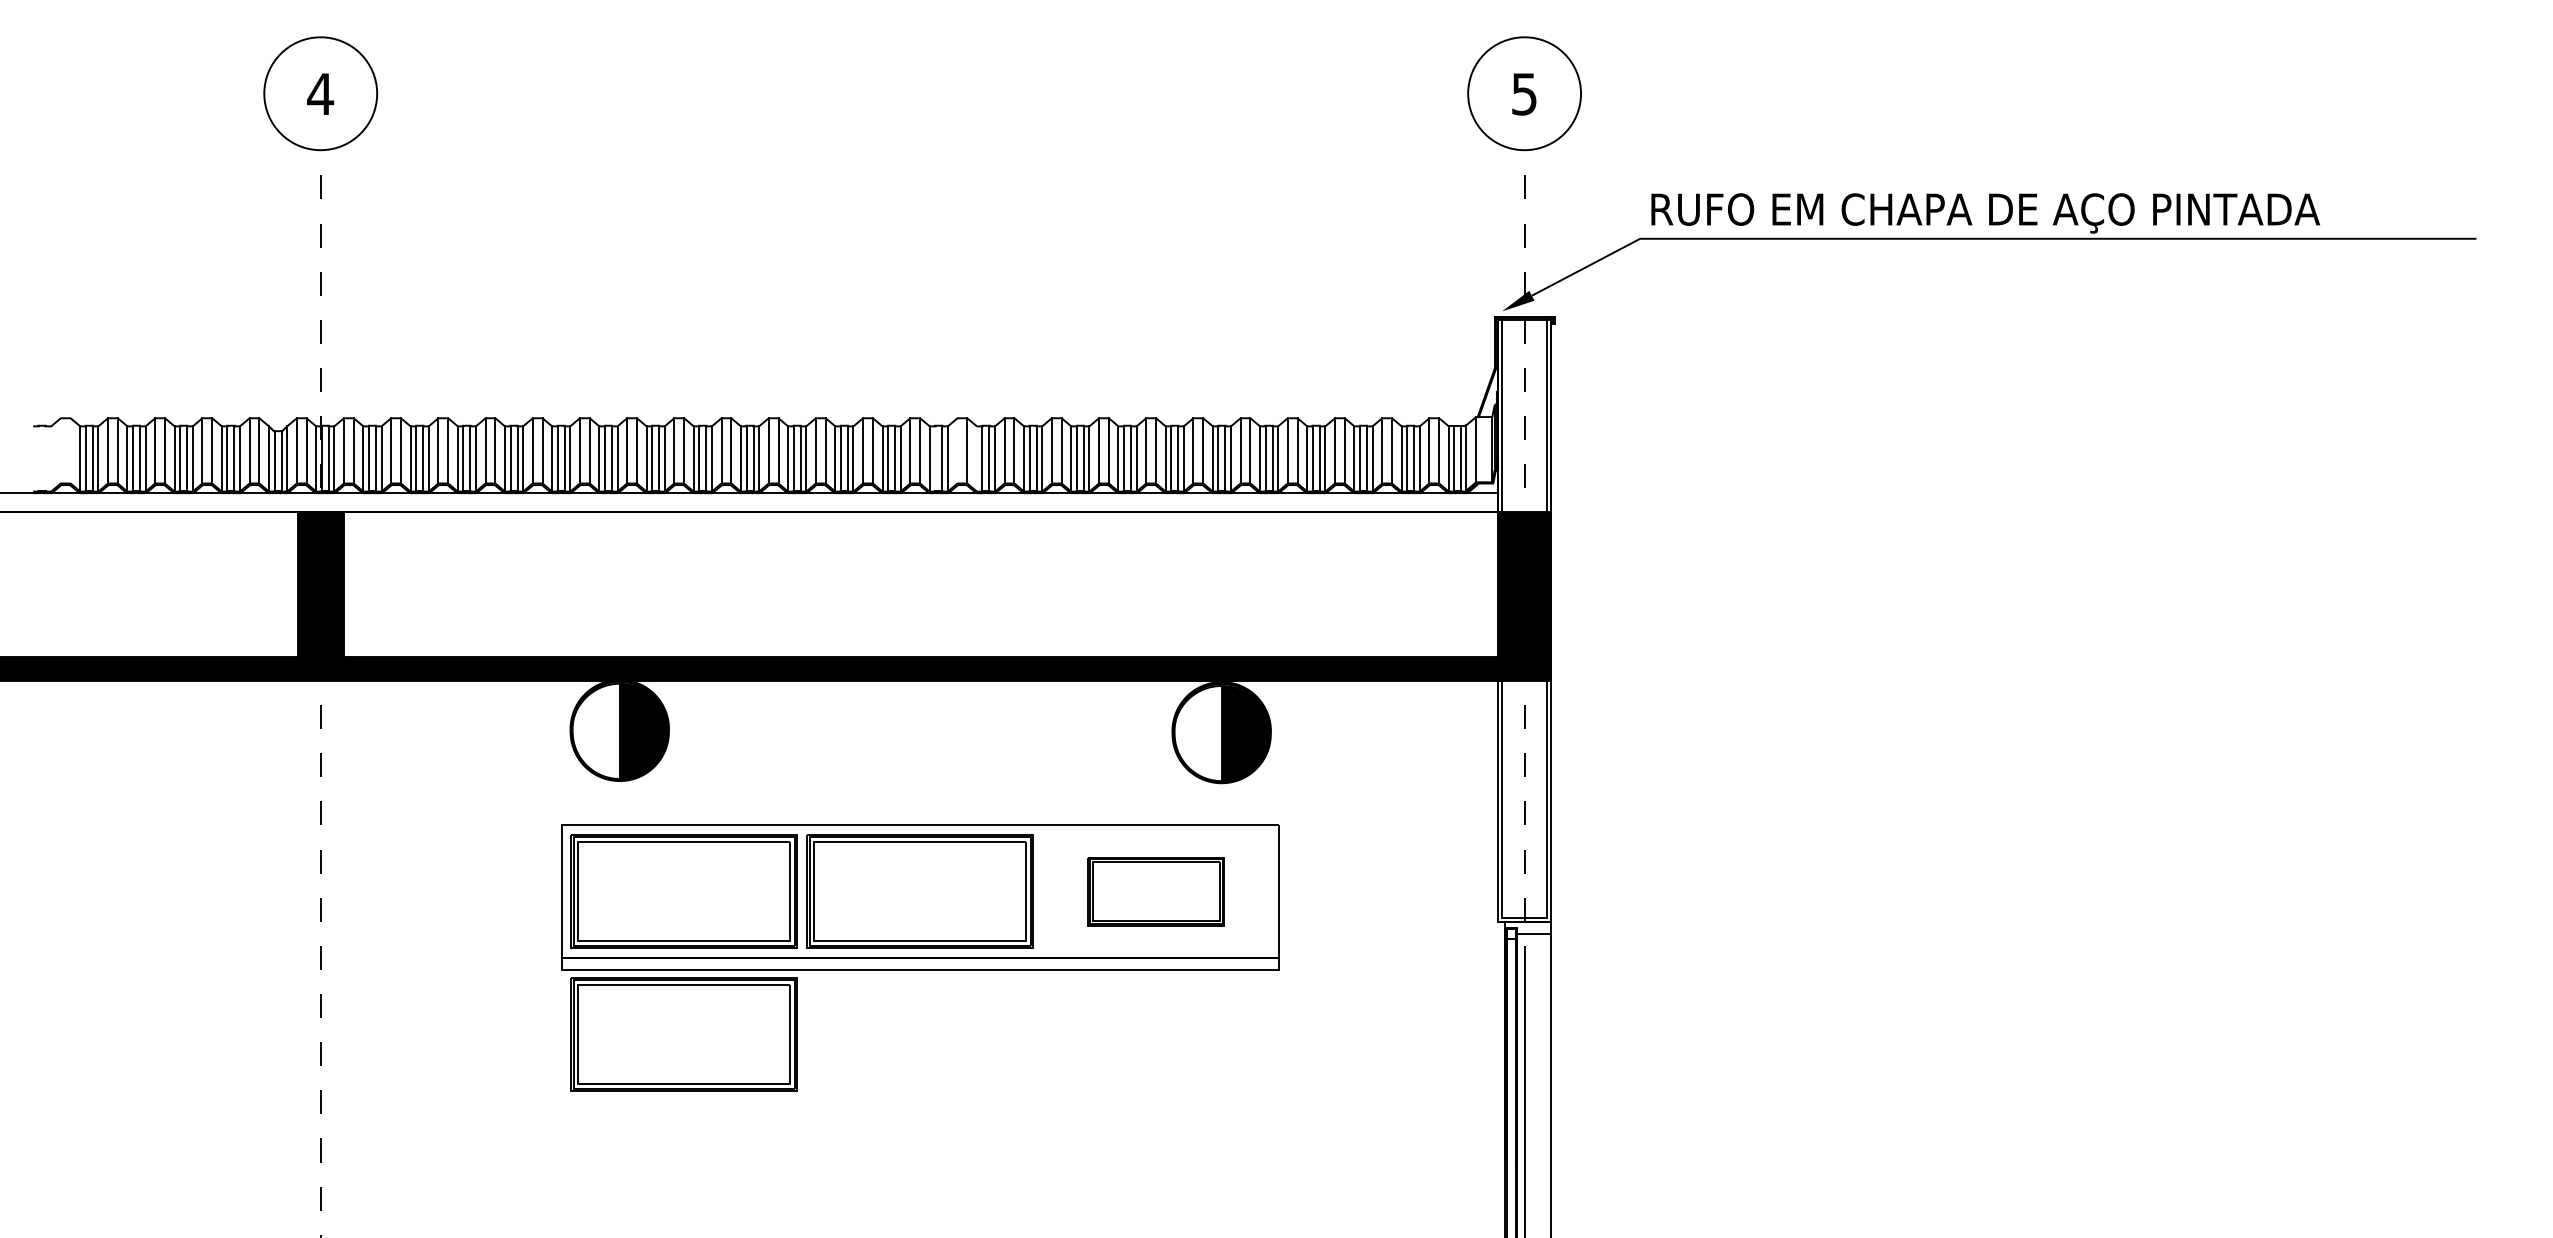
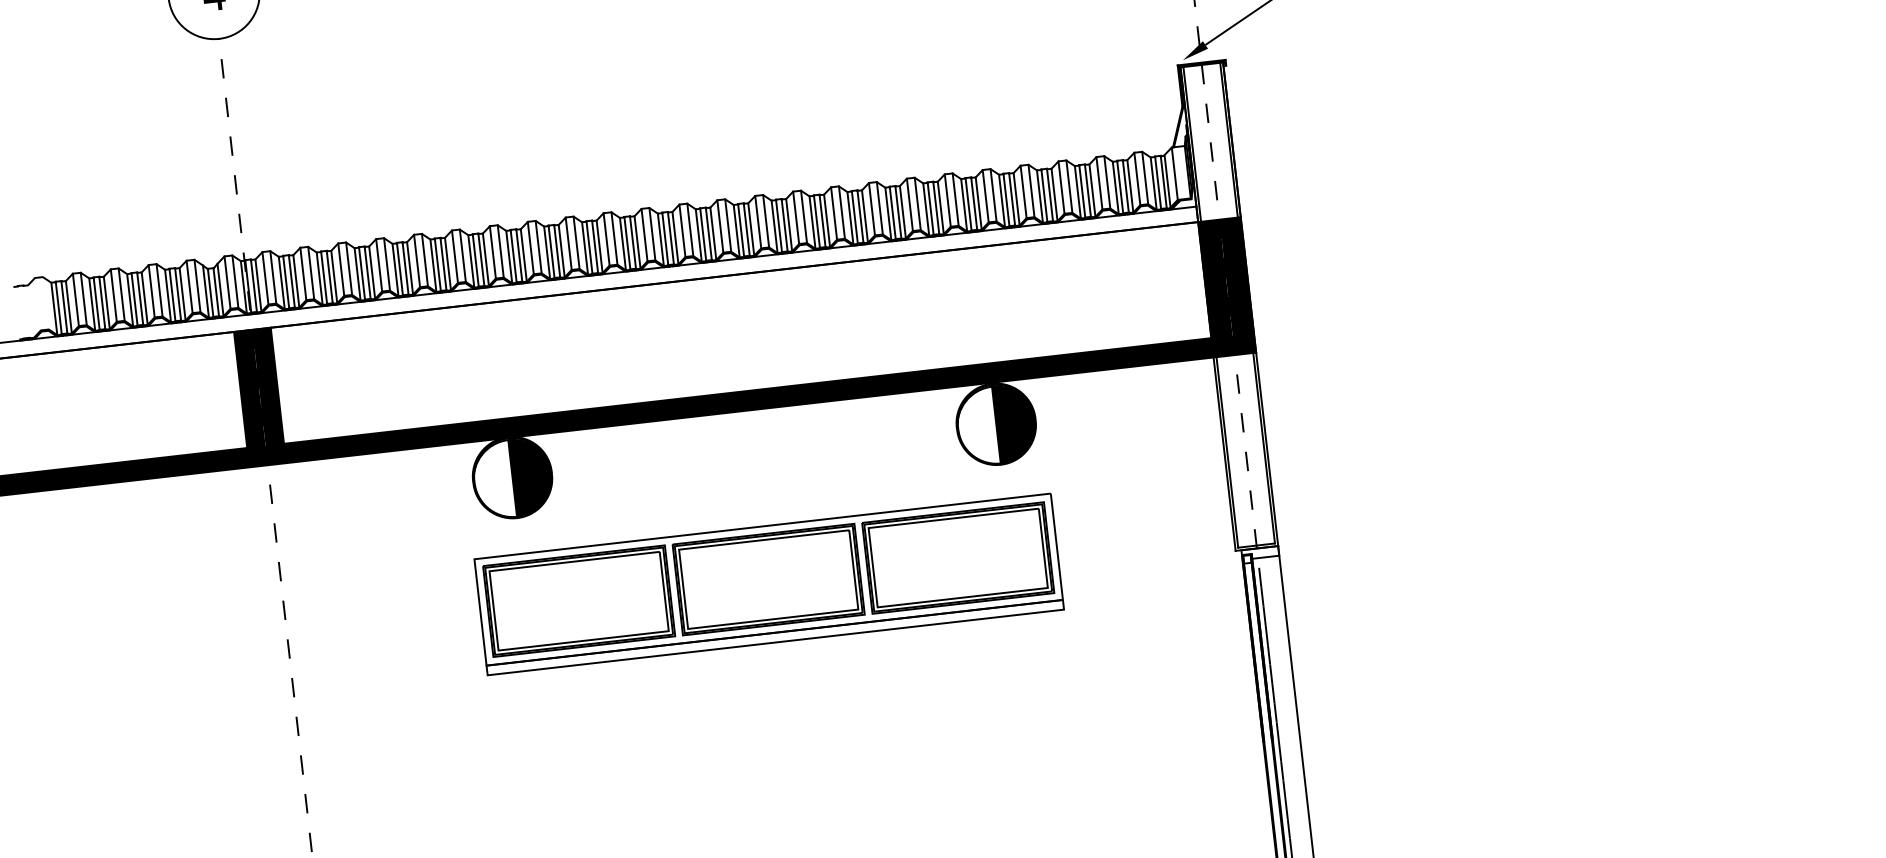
line: (957, 450) -> (758, 221), added
line: (935, 458) -> (741, 230), added
line: (976, 458) -> (774, 226), added
part: (1155, 891) -> (957, 557), size x1.67
part: (683, 1034) -> (591, 716), removed

